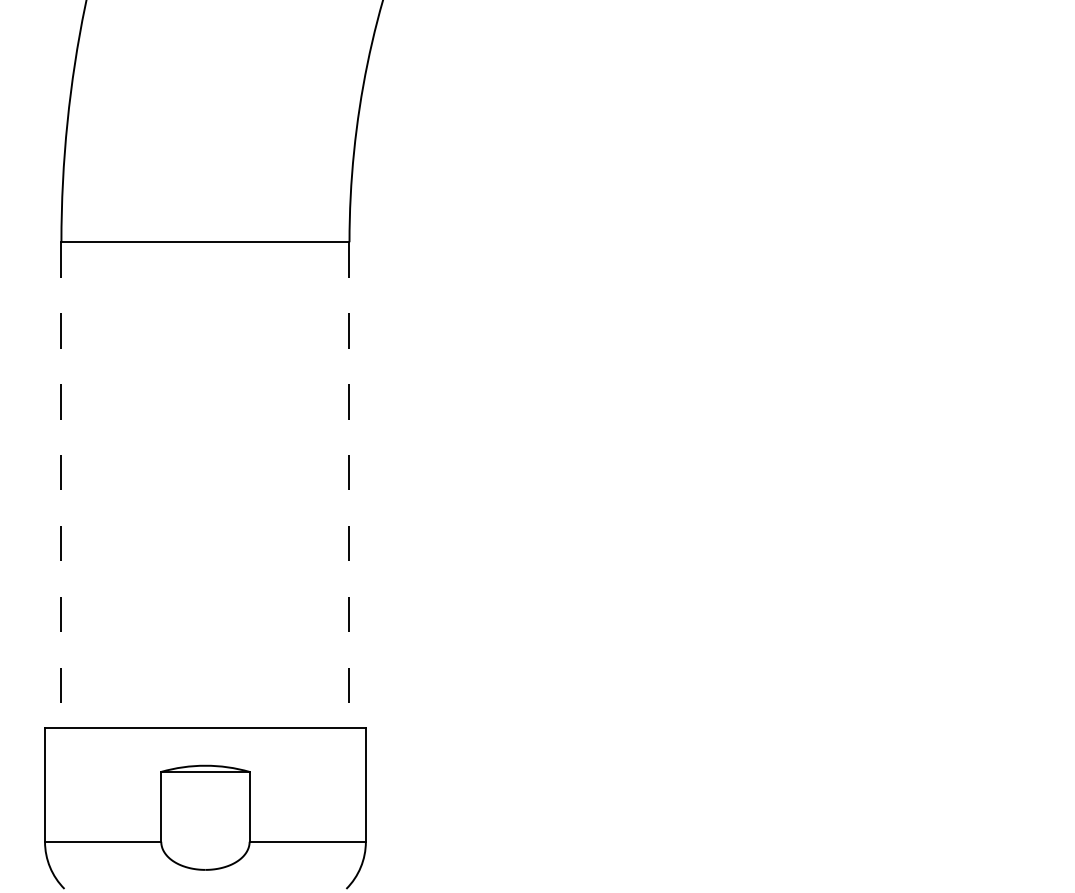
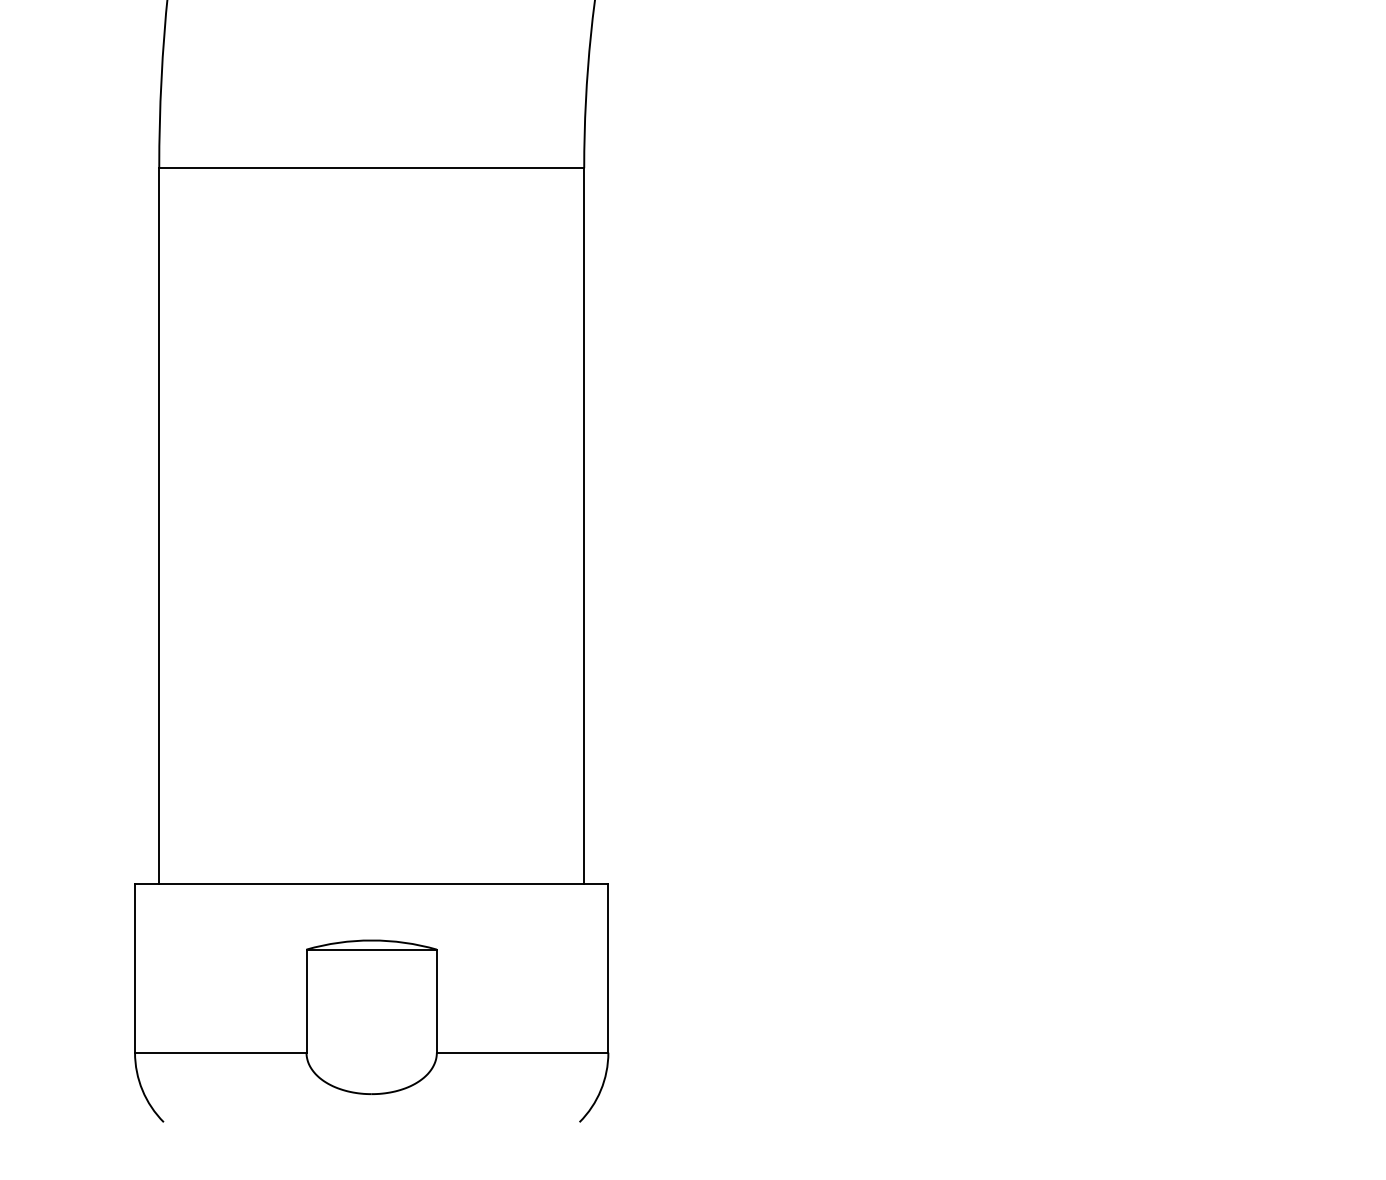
line: (61, 484) -> (159, 525), dashed -> solid
line: (349, 484) -> (584, 525), dashed -> solid

